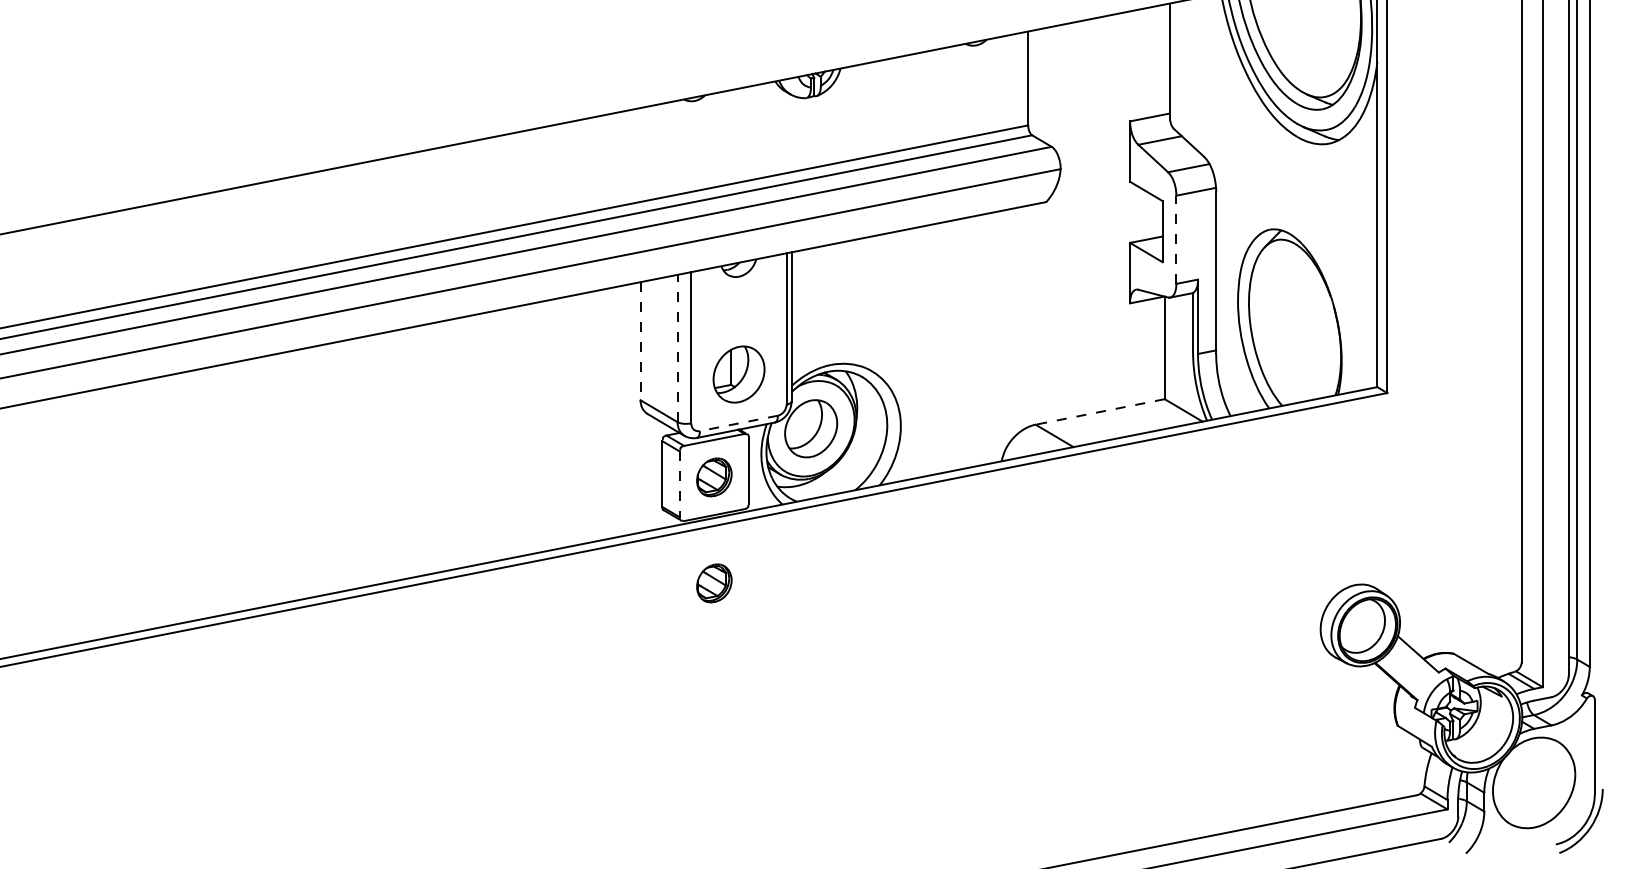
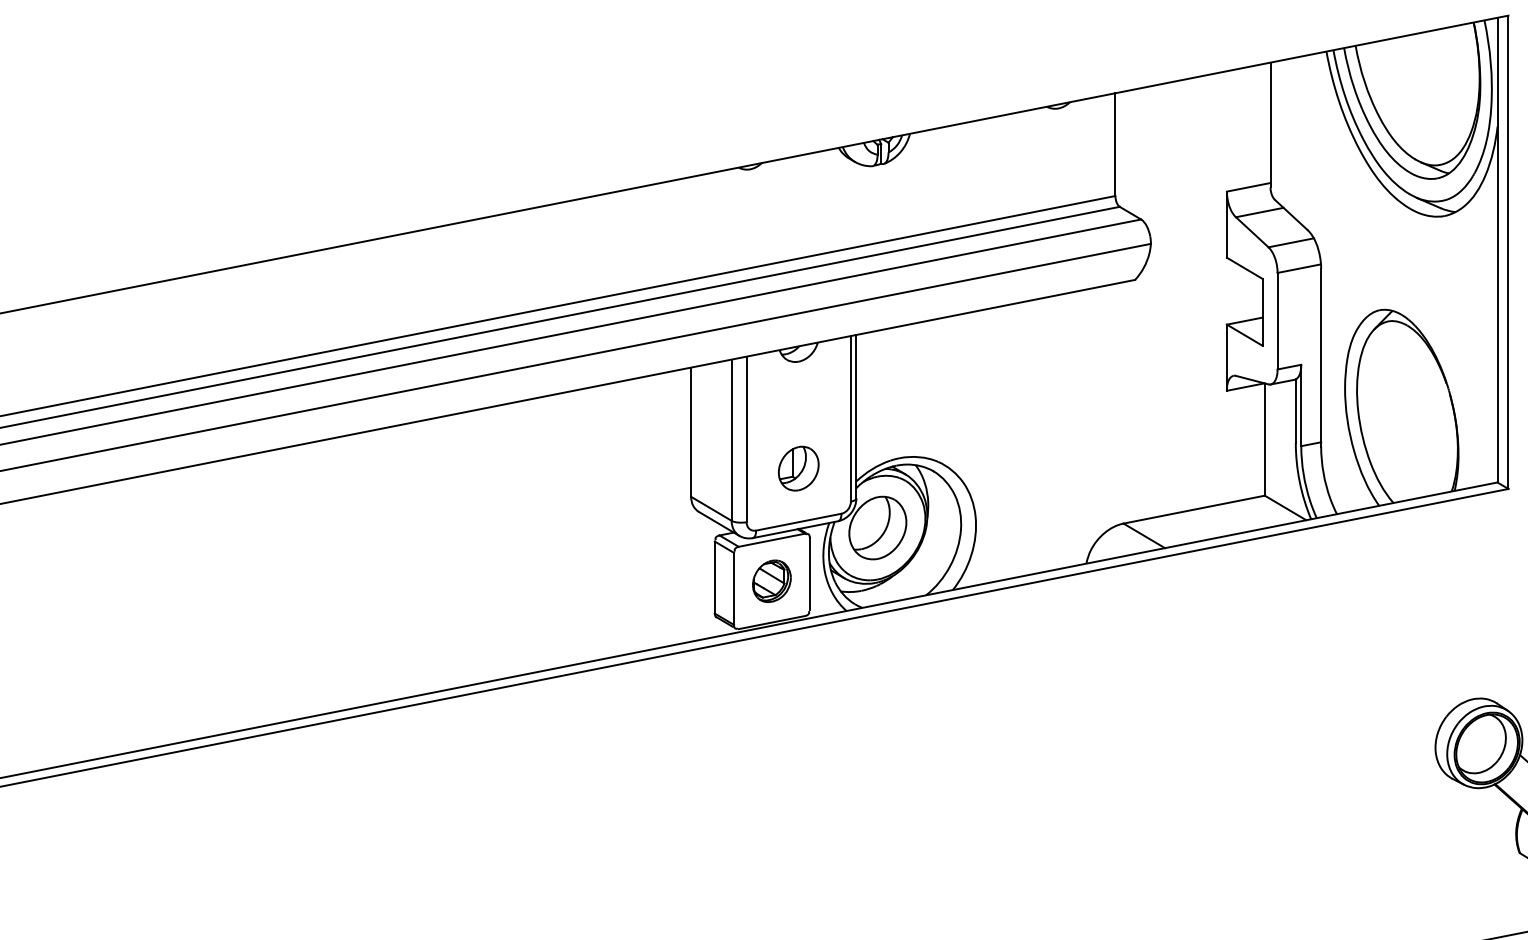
line: (1176, 239) -> (1277, 320), dashed -> solid
line: (640, 341) -> (691, 432), dashed -> solid
line: (677, 348) -> (731, 440), dashed -> solid
part: (738, 374) -> (798, 468), size x0.71
line: (1100, 411) -> (1194, 509), dashed -> solid
line: (738, 423) -> (798, 522), dashed -> solid
line: (679, 484) -> (733, 589), dashed -> solid
part: (714, 583) -> (772, 697), removed

